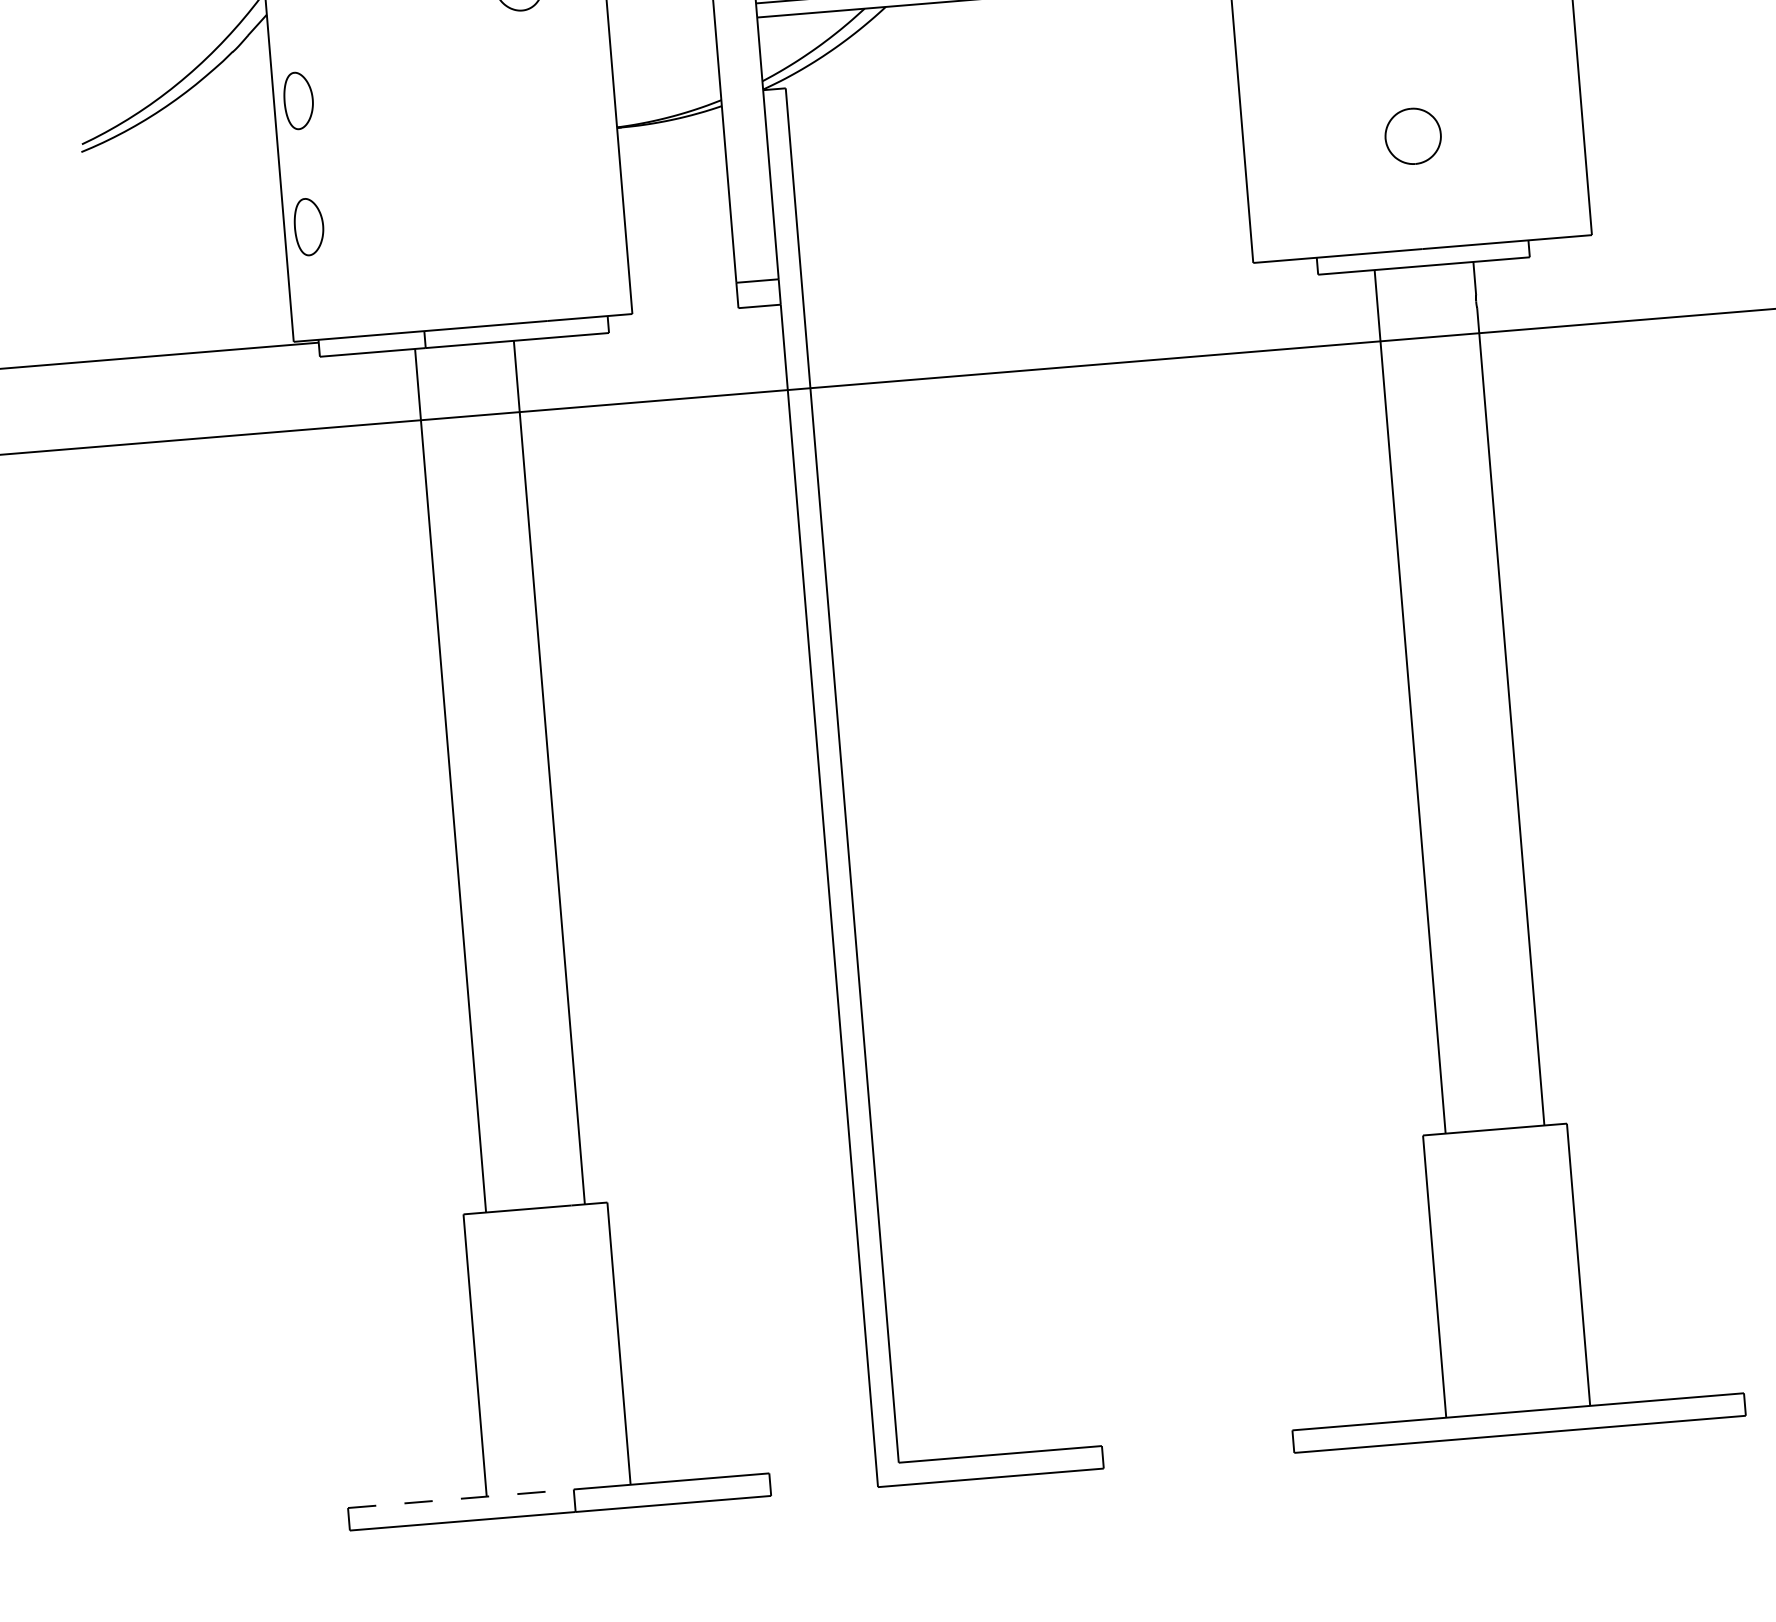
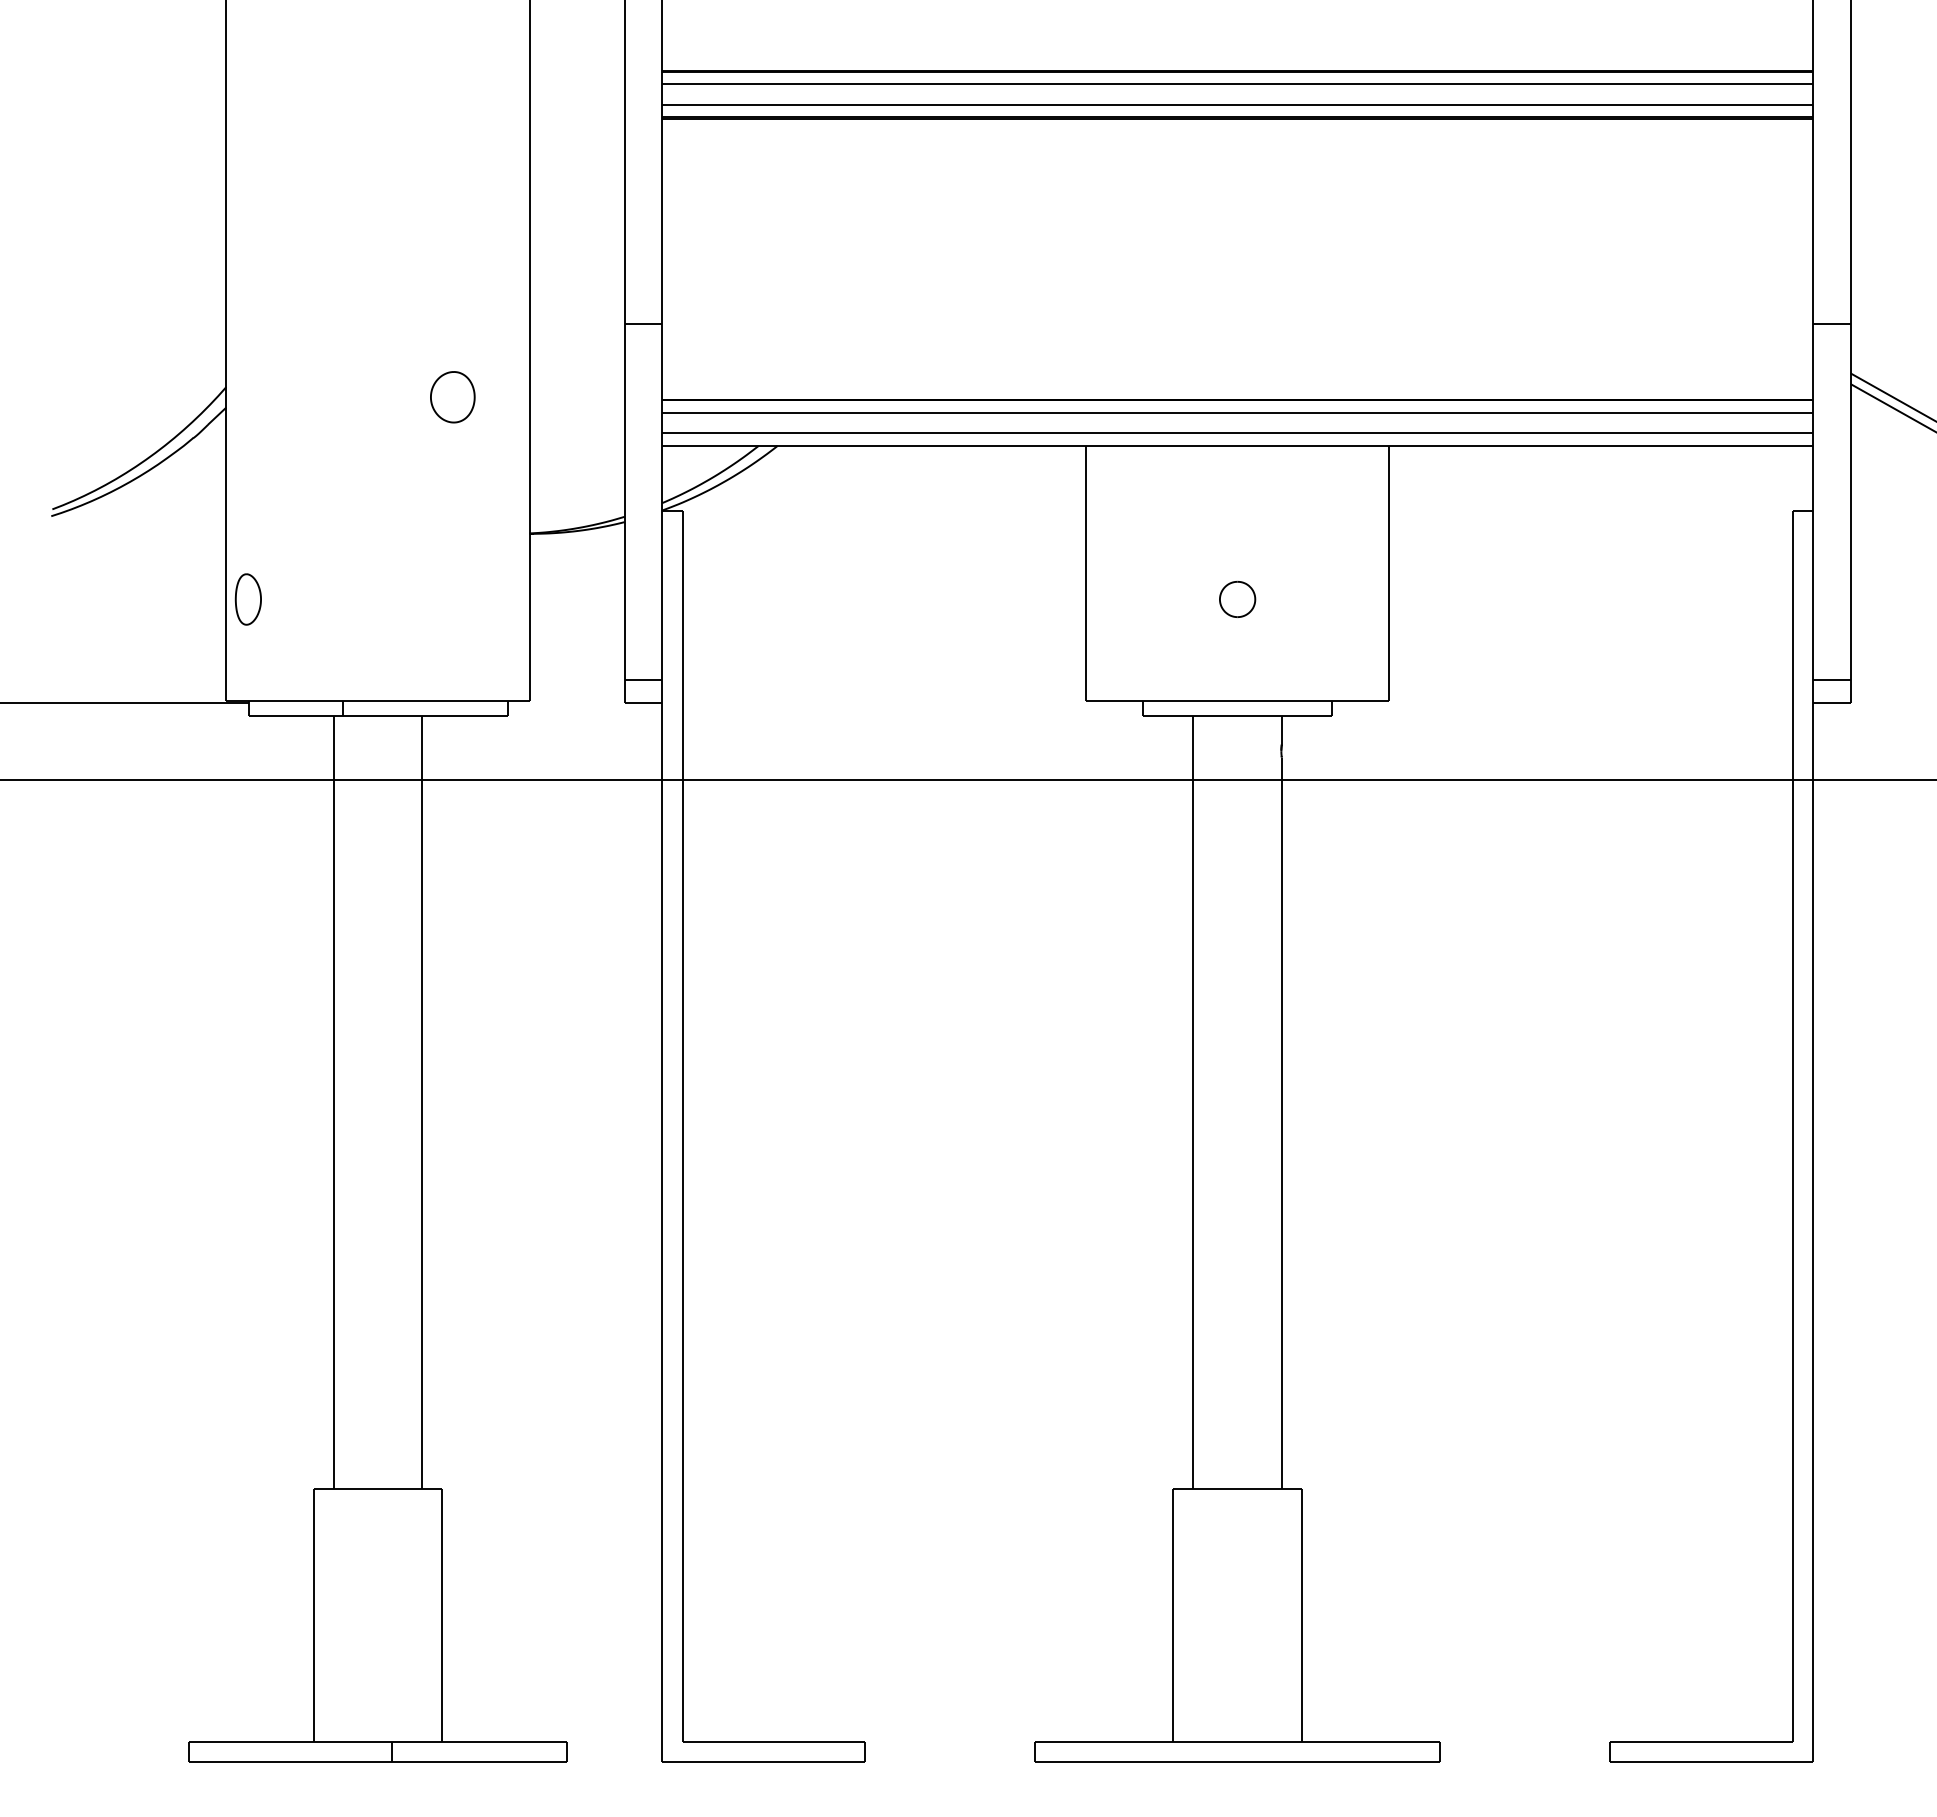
part: (297, 100) -> (247, 486), removed
part: (1413, 135) -> (1237, 598), size x0.71
line: (460, 1499) -> (290, 1742), dashed -> solid

